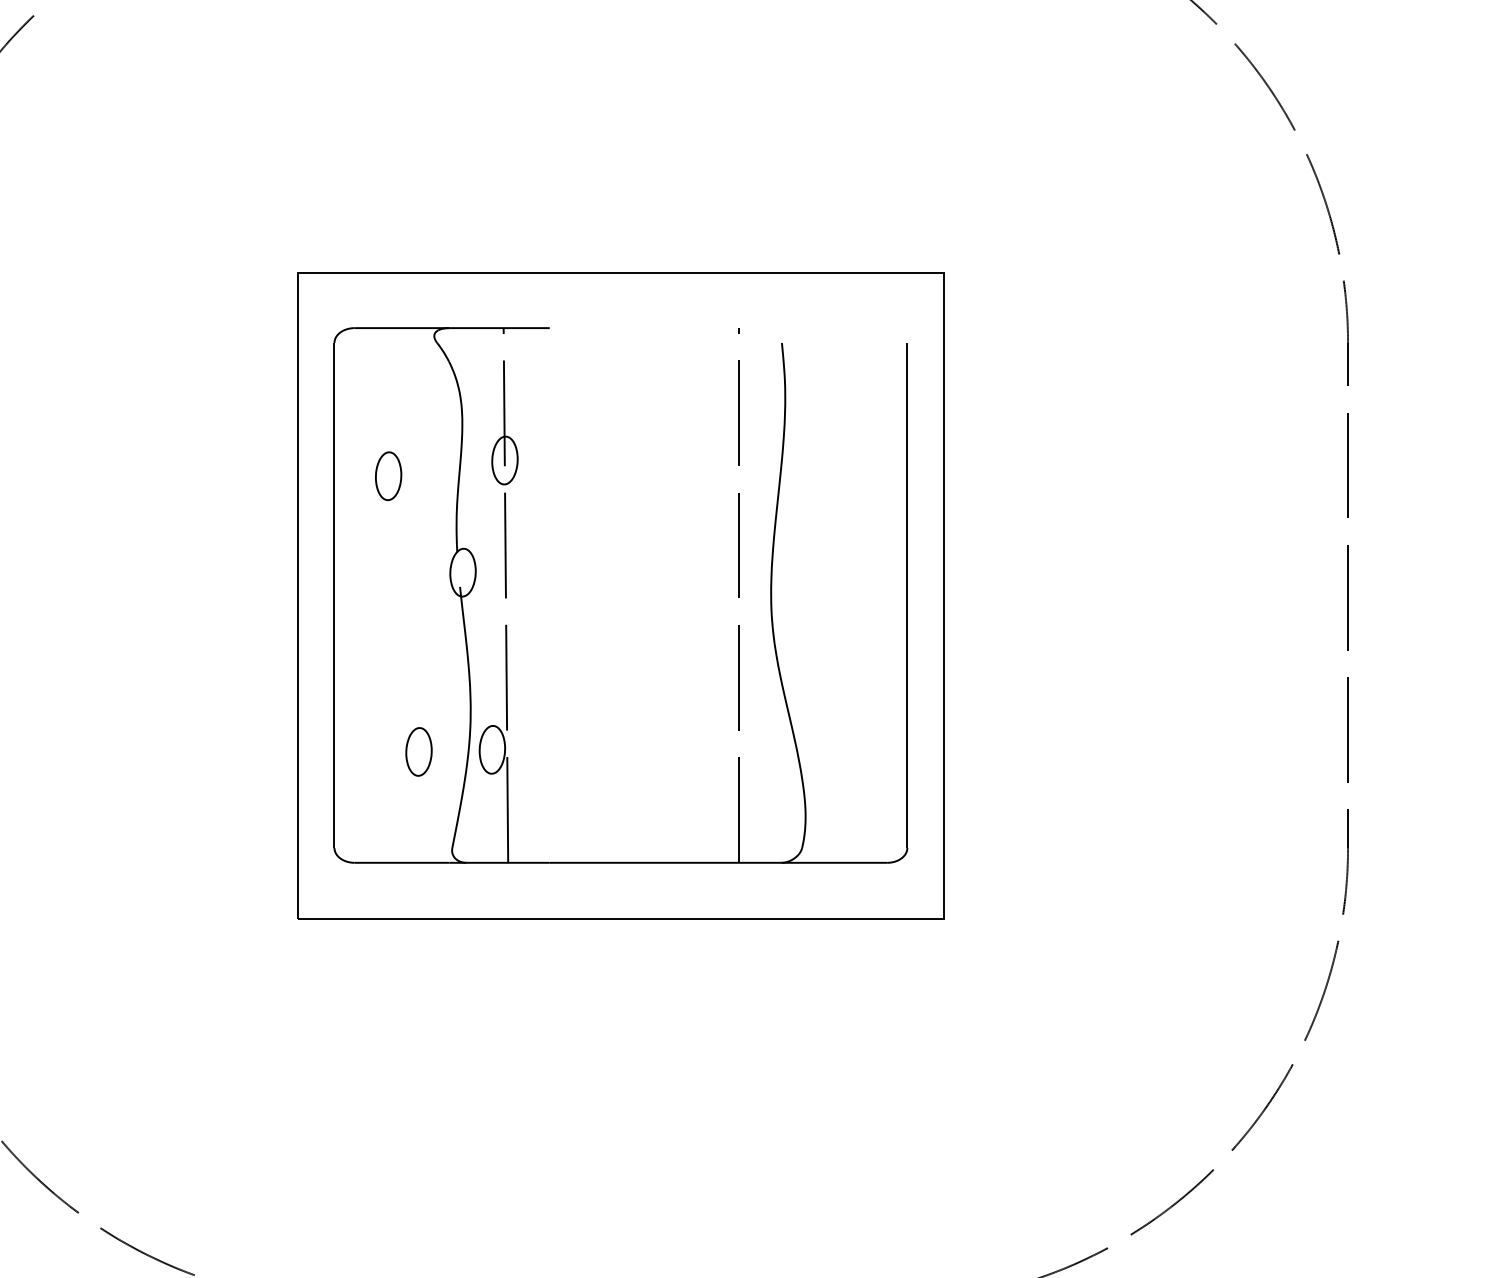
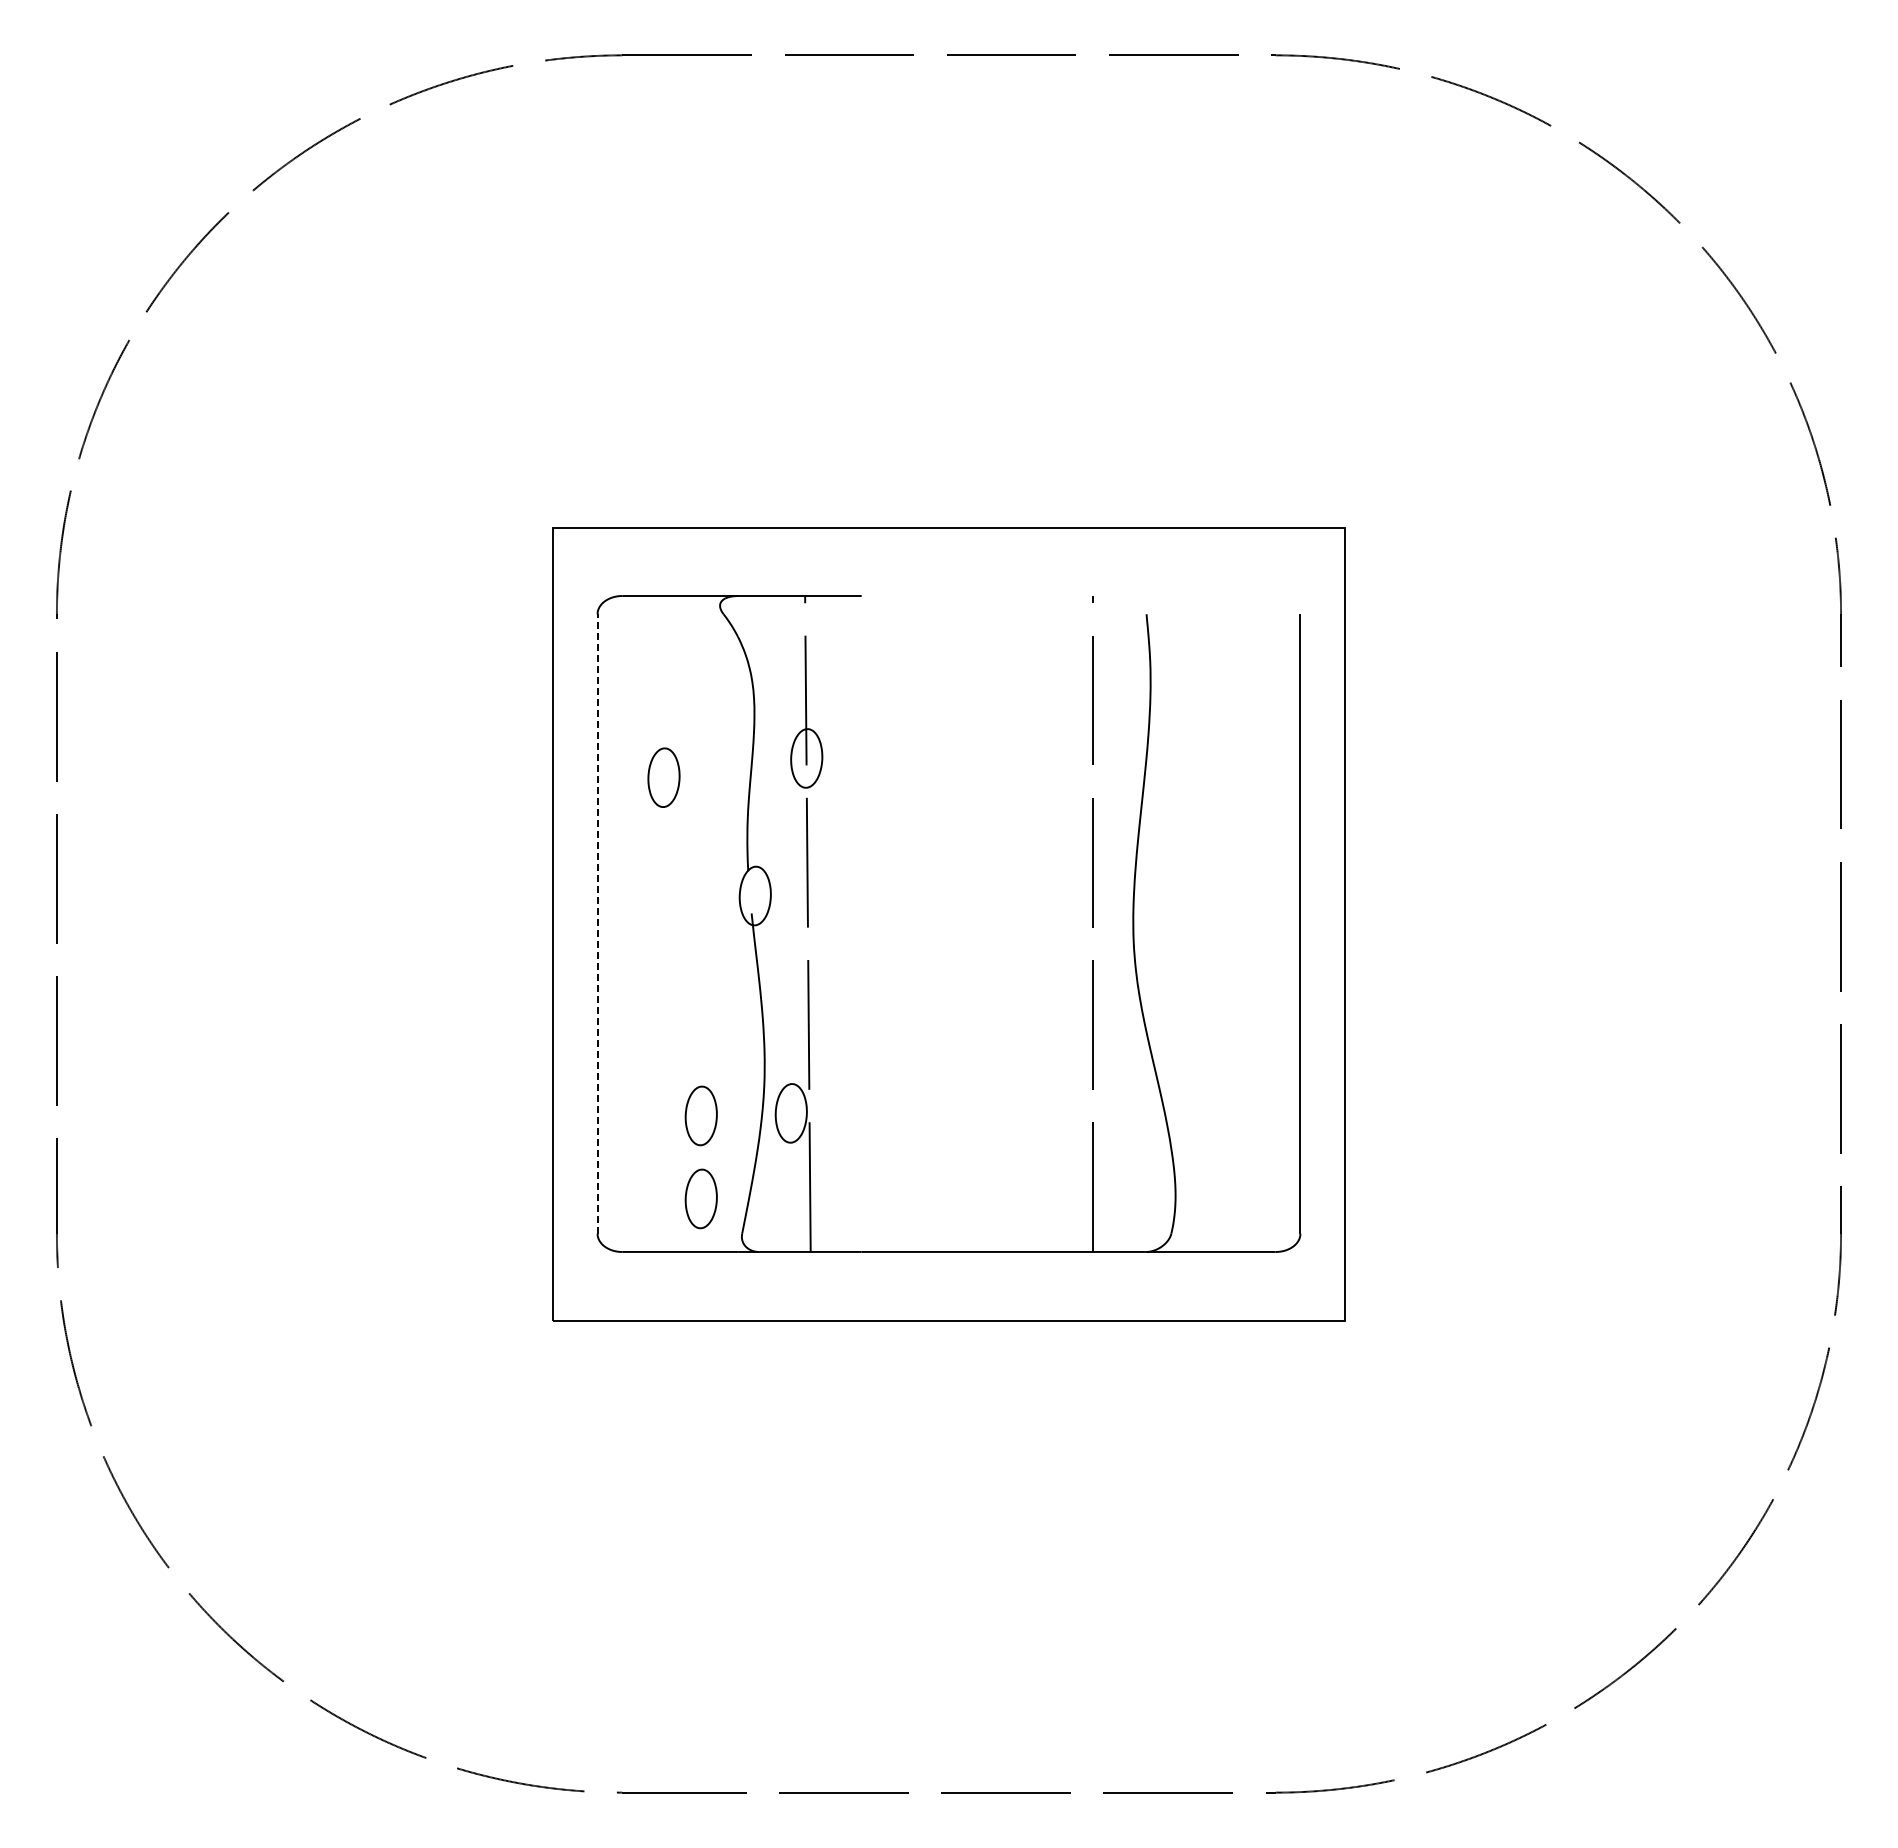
line: (334, 595) -> (597, 924), solid -> dashed
part: (418, 819) -> (700, 1198), added

